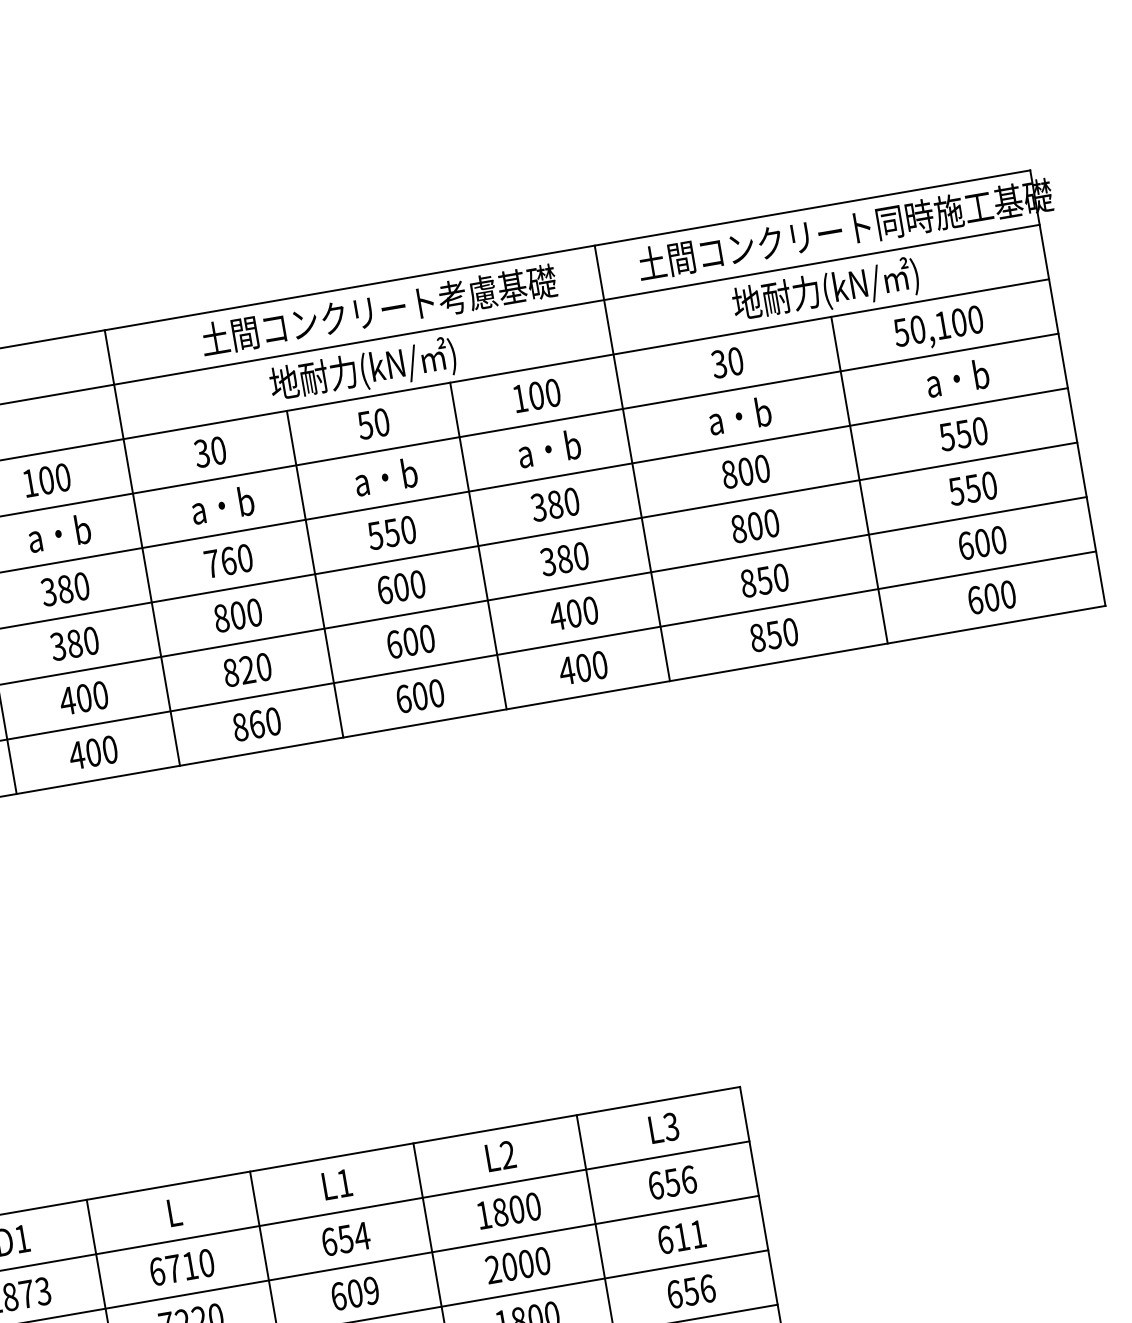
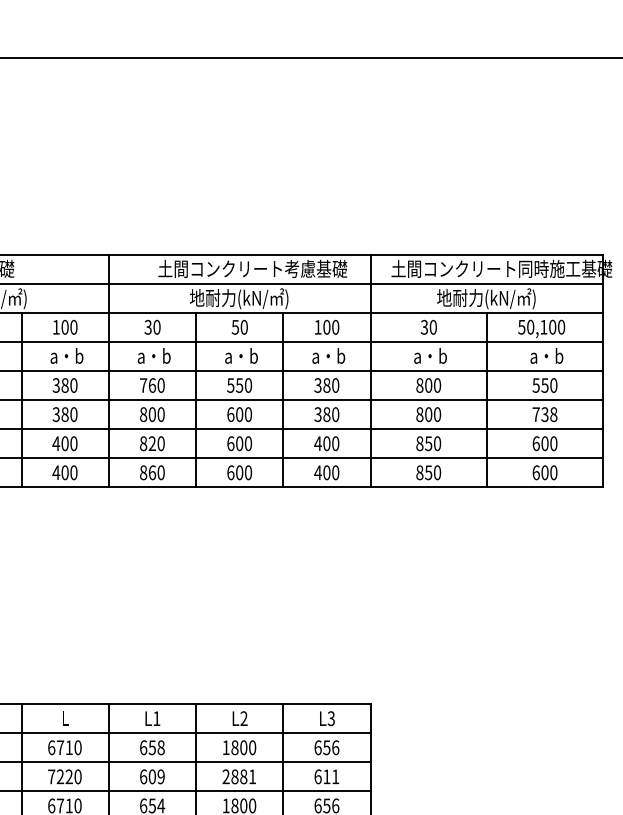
text: (972, 488) -> (544, 414), 550 -> 738
text: (362, 1235) -> (161, 747), 654 -> 658
text: (525, 1263) -> (243, 776), 2000 -> 2881

